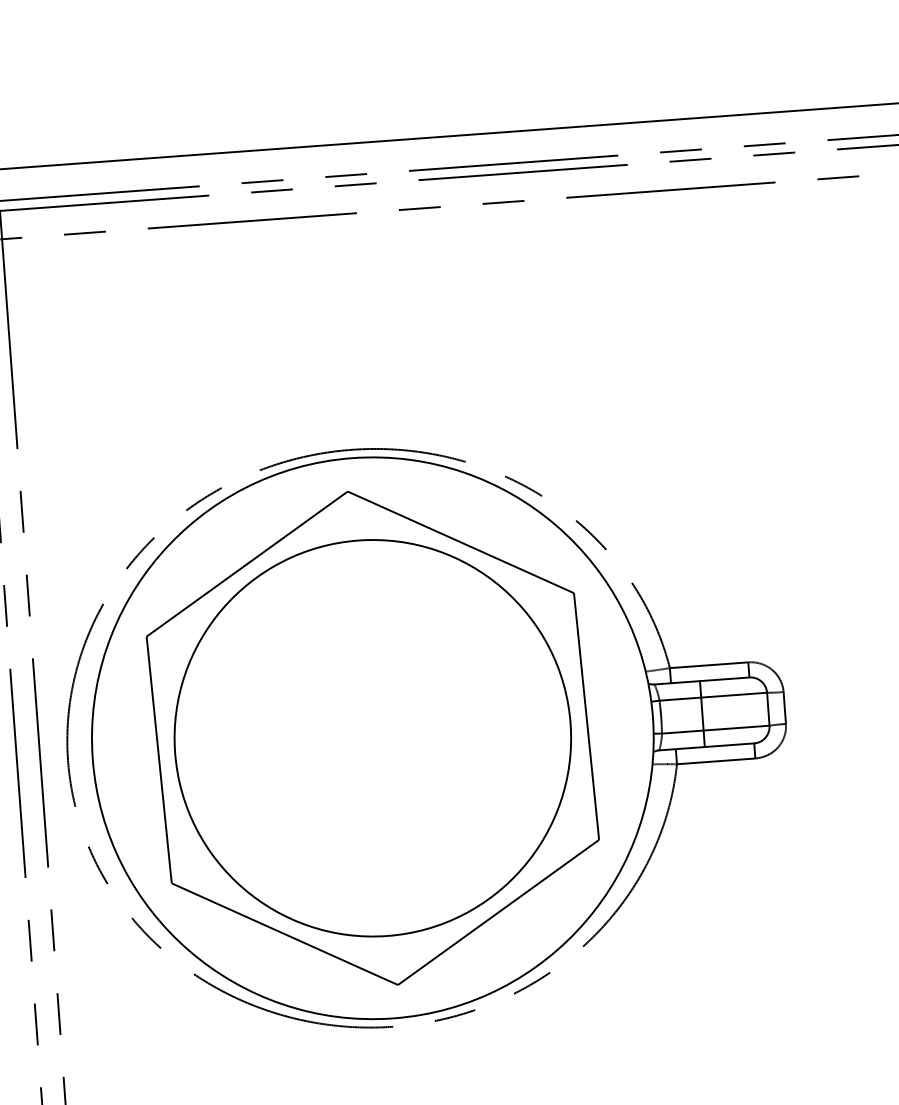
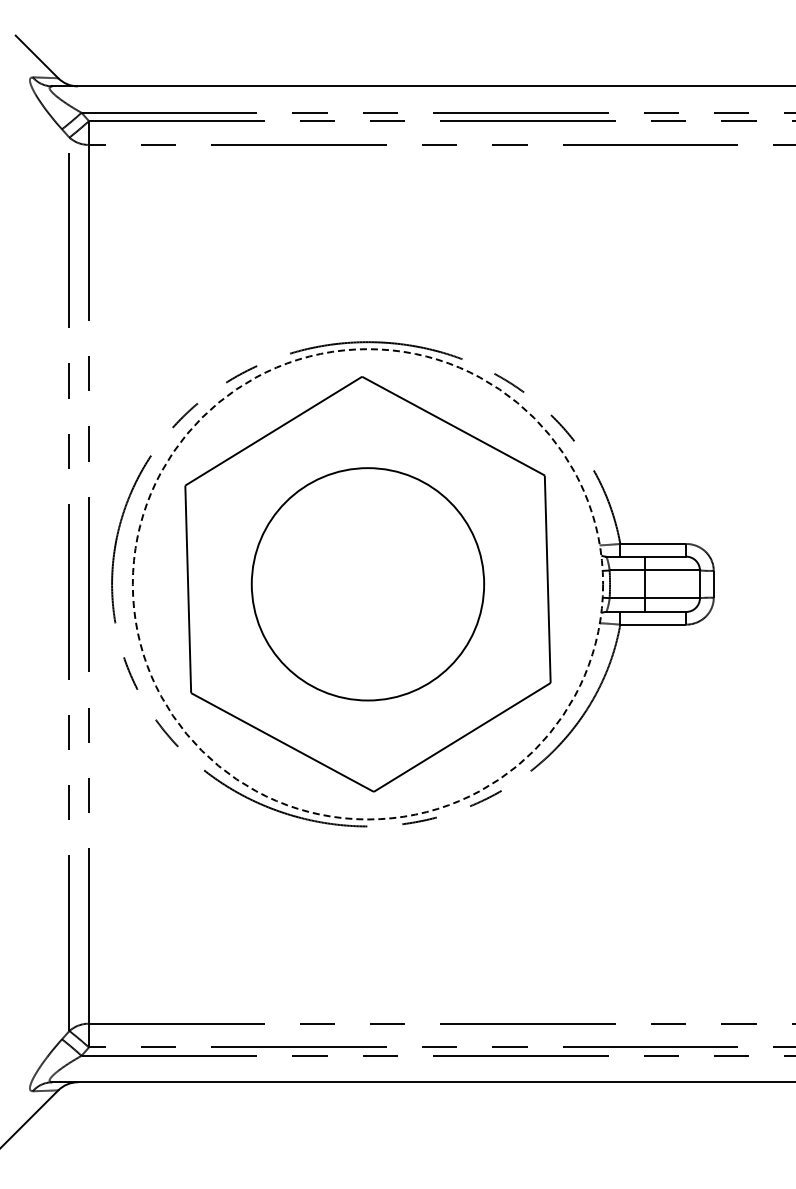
circle: (372, 738) -> (367, 584), size x0.7
circle: (372, 738) -> (367, 584), solid -> dashed

